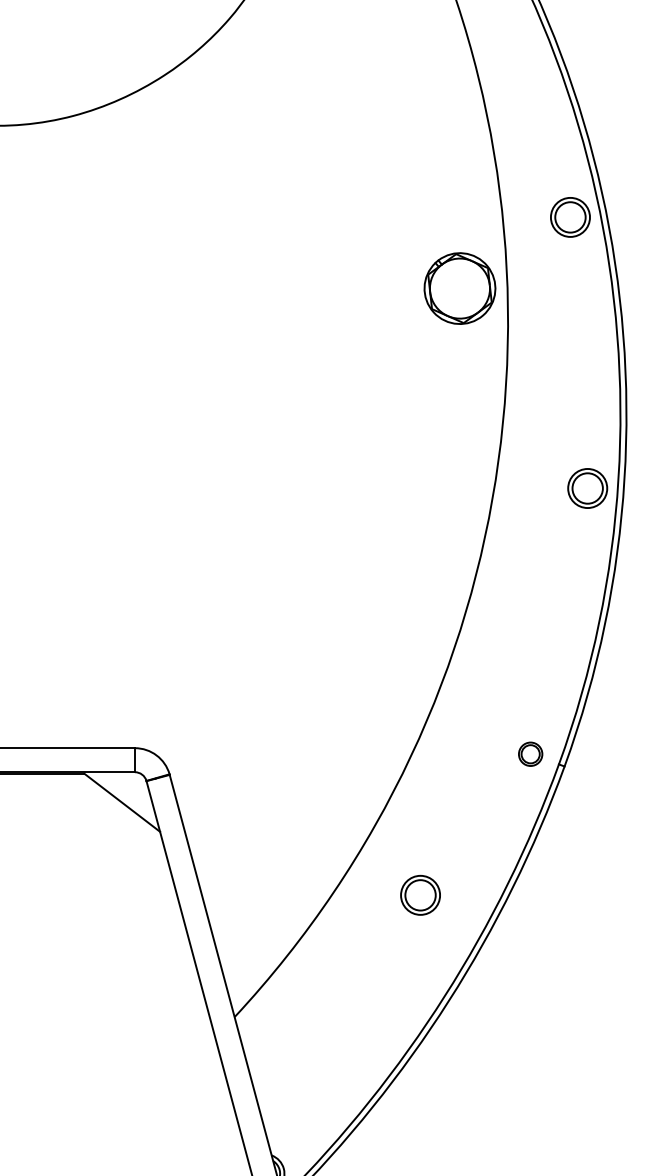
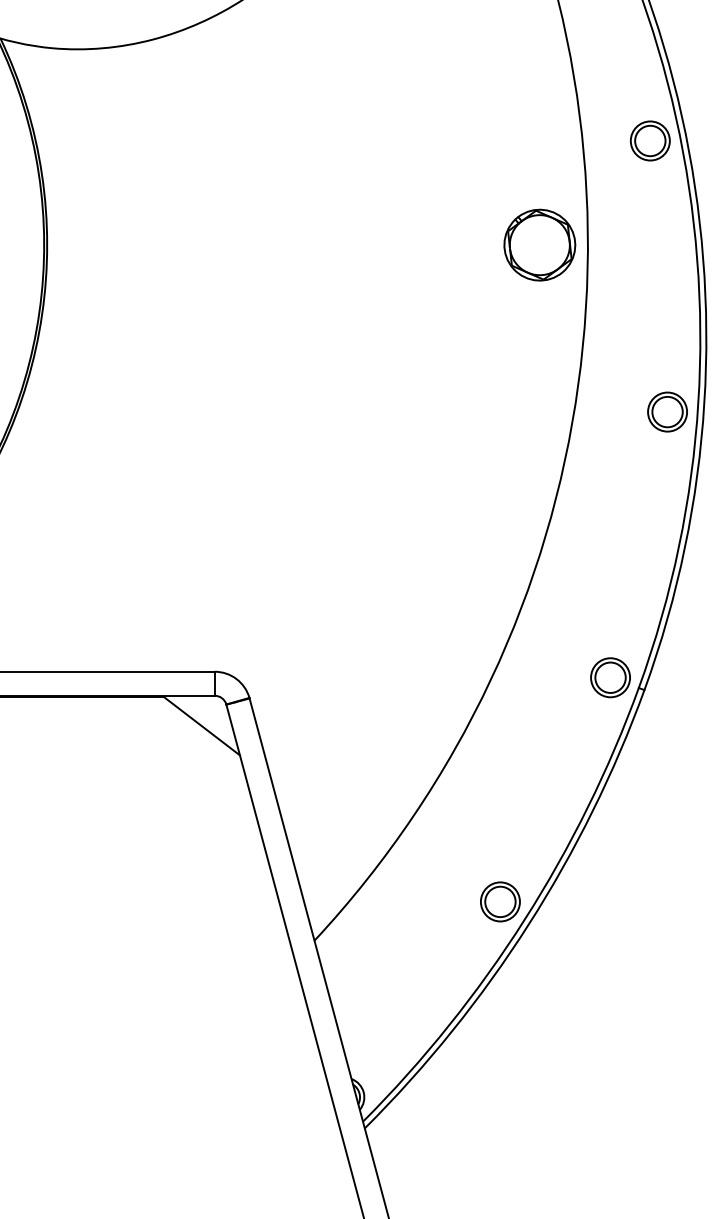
part: (459, 287) -> (539, 244), moved
part: (530, 753) -> (610, 677), size x1.67
part: (420, 894) -> (500, 901), moved

